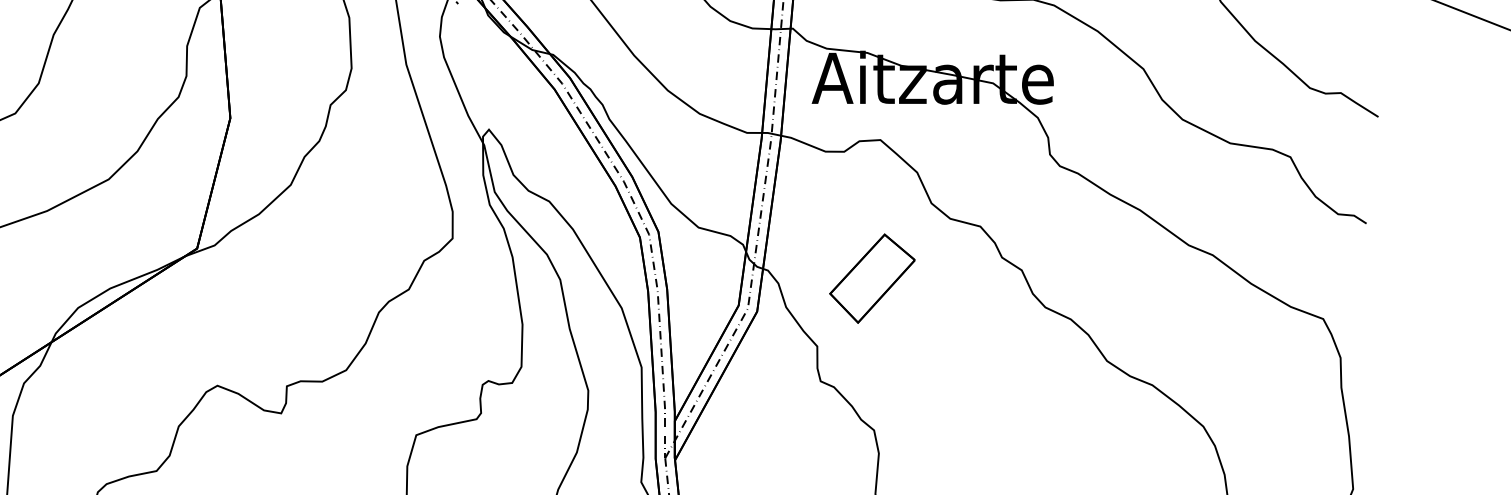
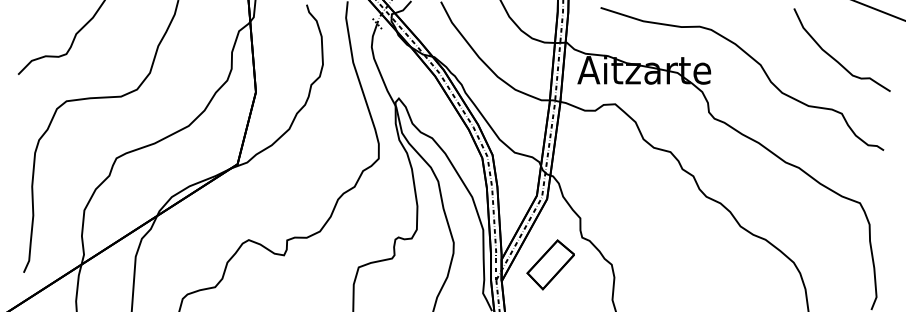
part: (871, 277) -> (550, 264), moved

